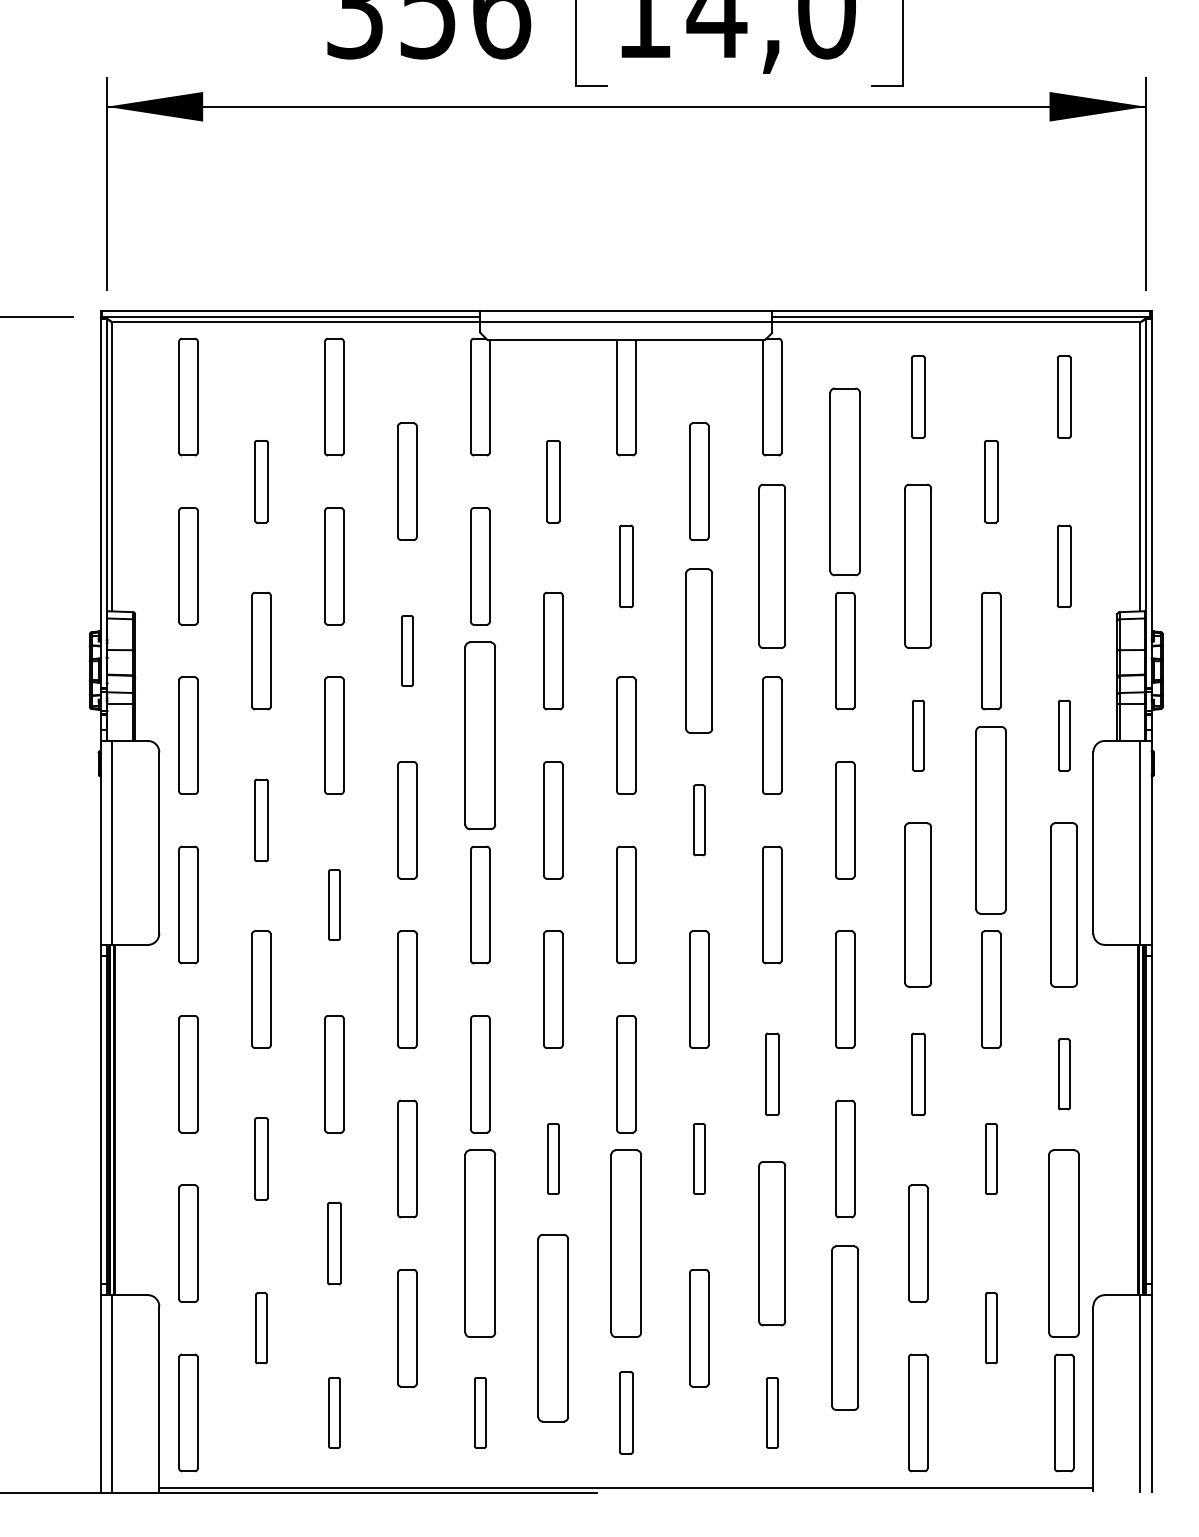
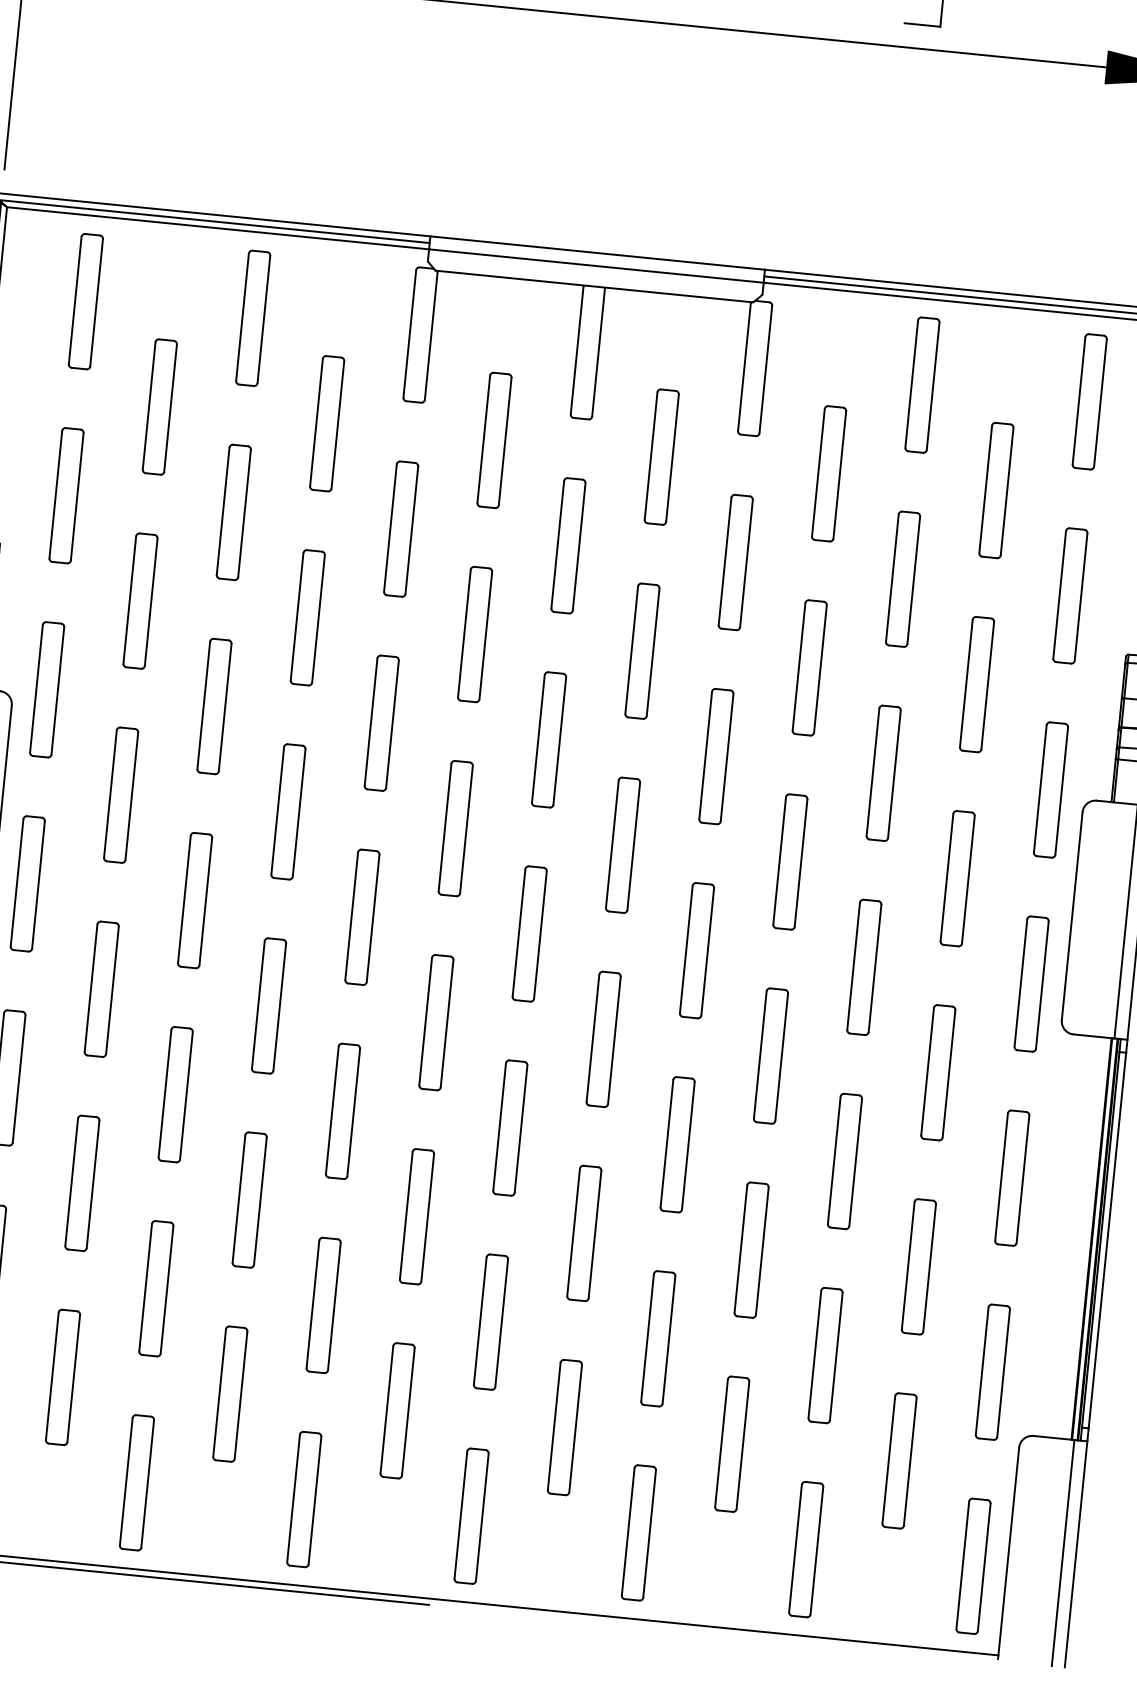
part: (918, 396) -> (922, 384), size x1.43
part: (1064, 396) -> (1090, 401), size x1.43
part: (261, 481) -> (159, 406), size x1.43
part: (553, 481) -> (494, 440), size x1.43
part: (845, 481) -> (829, 473), size x0.62
part: (991, 481) -> (996, 490), size x1.43
part: (626, 566) -> (568, 545), size x1.43
part: (772, 566) -> (735, 562), size x0.71
part: (918, 566) -> (903, 579), size x0.71
part: (1064, 566) -> (1070, 596), size x1.43
part: (407, 650) -> (307, 617), size x1.67
part: (699, 650) -> (642, 650), size x0.71
part: (480, 735) -> (381, 722), size x0.62
part: (918, 735) -> (884, 773), size x1.67
part: (1064, 735) -> (1051, 789), size x1.67
part: (261, 820) -> (121, 795), size x1.43
part: (699, 820) -> (623, 845), size x1.67
part: (991, 820) -> (957, 878), size x0.62
part: (334, 904) -> (195, 899), size x1.67
part: (918, 904) -> (864, 966), size x0.71
part: (1064, 904) -> (1032, 983), size x0.71
part: (772, 1074) -> (677, 1144), size x1.43
part: (918, 1074) -> (845, 1161), size x1.43
part: (1064, 1074) -> (1012, 1178), size x1.67
part: (261, 1158) -> (82, 1182), size x1.43
part: (553, 1158) -> (417, 1216), size x1.67
part: (699, 1158) -> (584, 1232), size x1.67
part: (991, 1158) -> (919, 1266), size x1.67
part: (334, 1243) -> (156, 1288), size x1.43
part: (480, 1243) -> (323, 1305), size x0.62
part: (626, 1243) -> (491, 1321), size x0.62
part: (772, 1243) -> (658, 1338), size x0.71
part: (1064, 1243) -> (993, 1372), size x0.62
part: (261, 1328) -> (63, 1377), size x1.67
part: (553, 1328) -> (397, 1411), size x0.62
part: (845, 1328) -> (732, 1444), size x0.71
part: (991, 1328) -> (899, 1461), size x1.67
part: (334, 1412) -> (137, 1482), size x1.67
part: (480, 1412) -> (304, 1499), size x1.67
part: (626, 1412) -> (471, 1515), size x1.43
part: (772, 1412) -> (639, 1532), size x1.67

